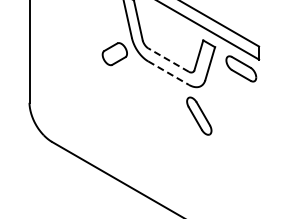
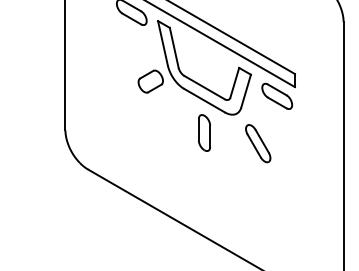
line: (168, 60) -> (204, 87), dashed -> solid
line: (168, 73) -> (204, 100), dashed -> solid
part: (168, 105) -> (204, 132), added
part: (199, 116) -> (258, 143), moved

